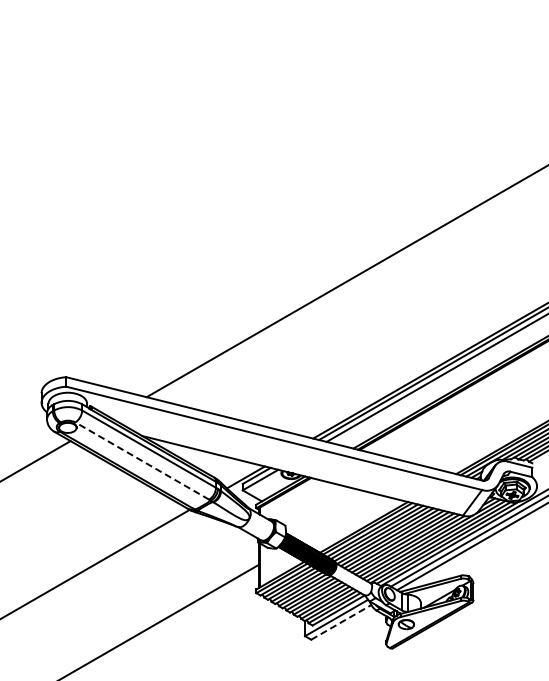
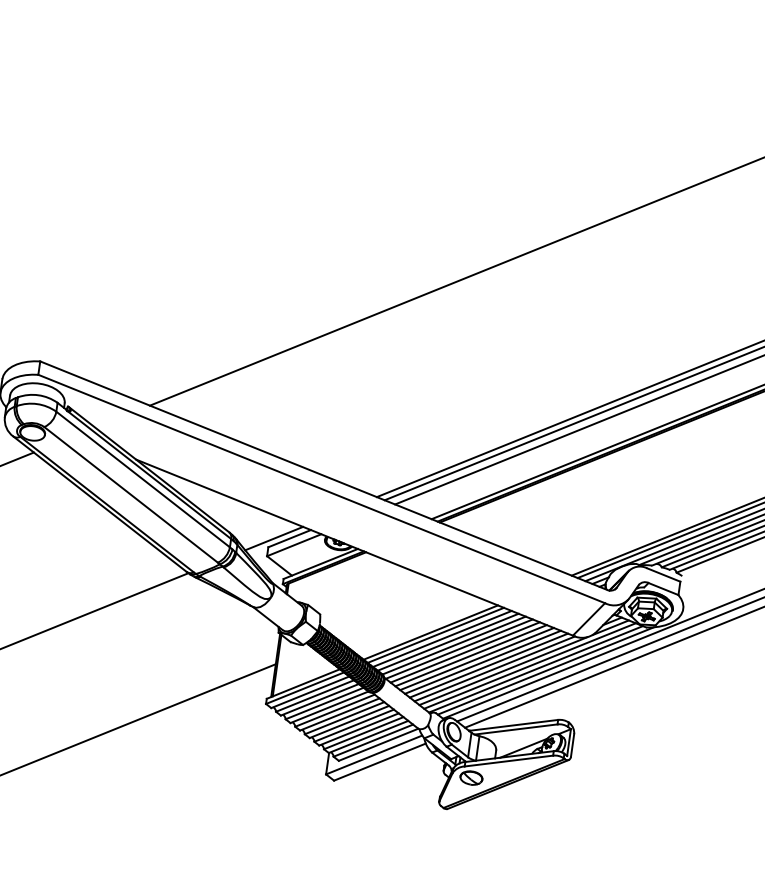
line: (141, 460) -> (130, 493), dashed -> solid
line: (341, 622) -> (380, 762), dashed -> solid

